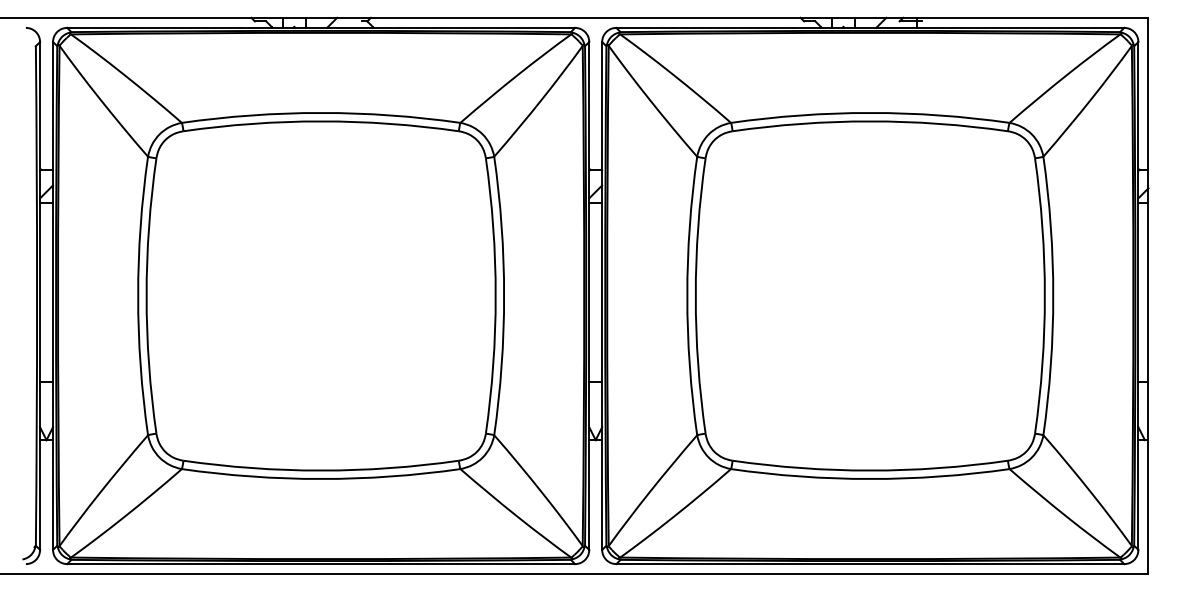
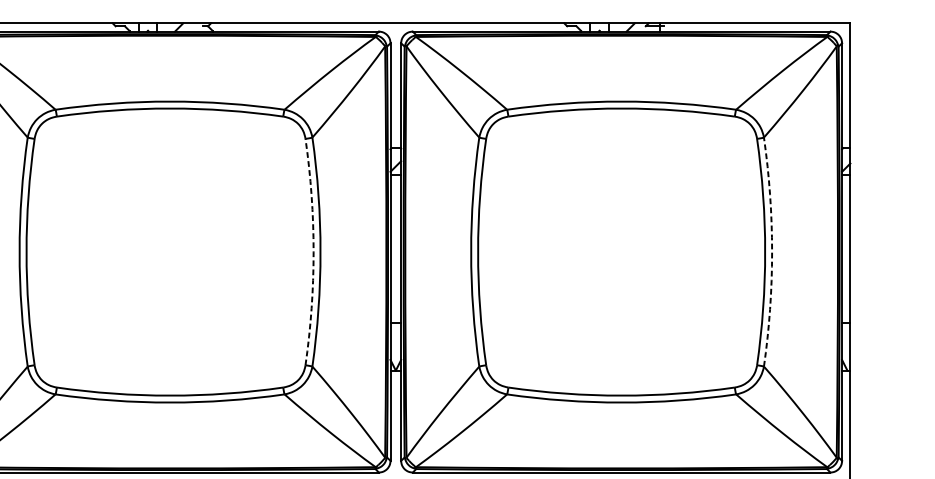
arc: (495, 296) -> (313, 252), solid -> dashed
arc: (1053, 296) -> (772, 252), solid -> dashed

